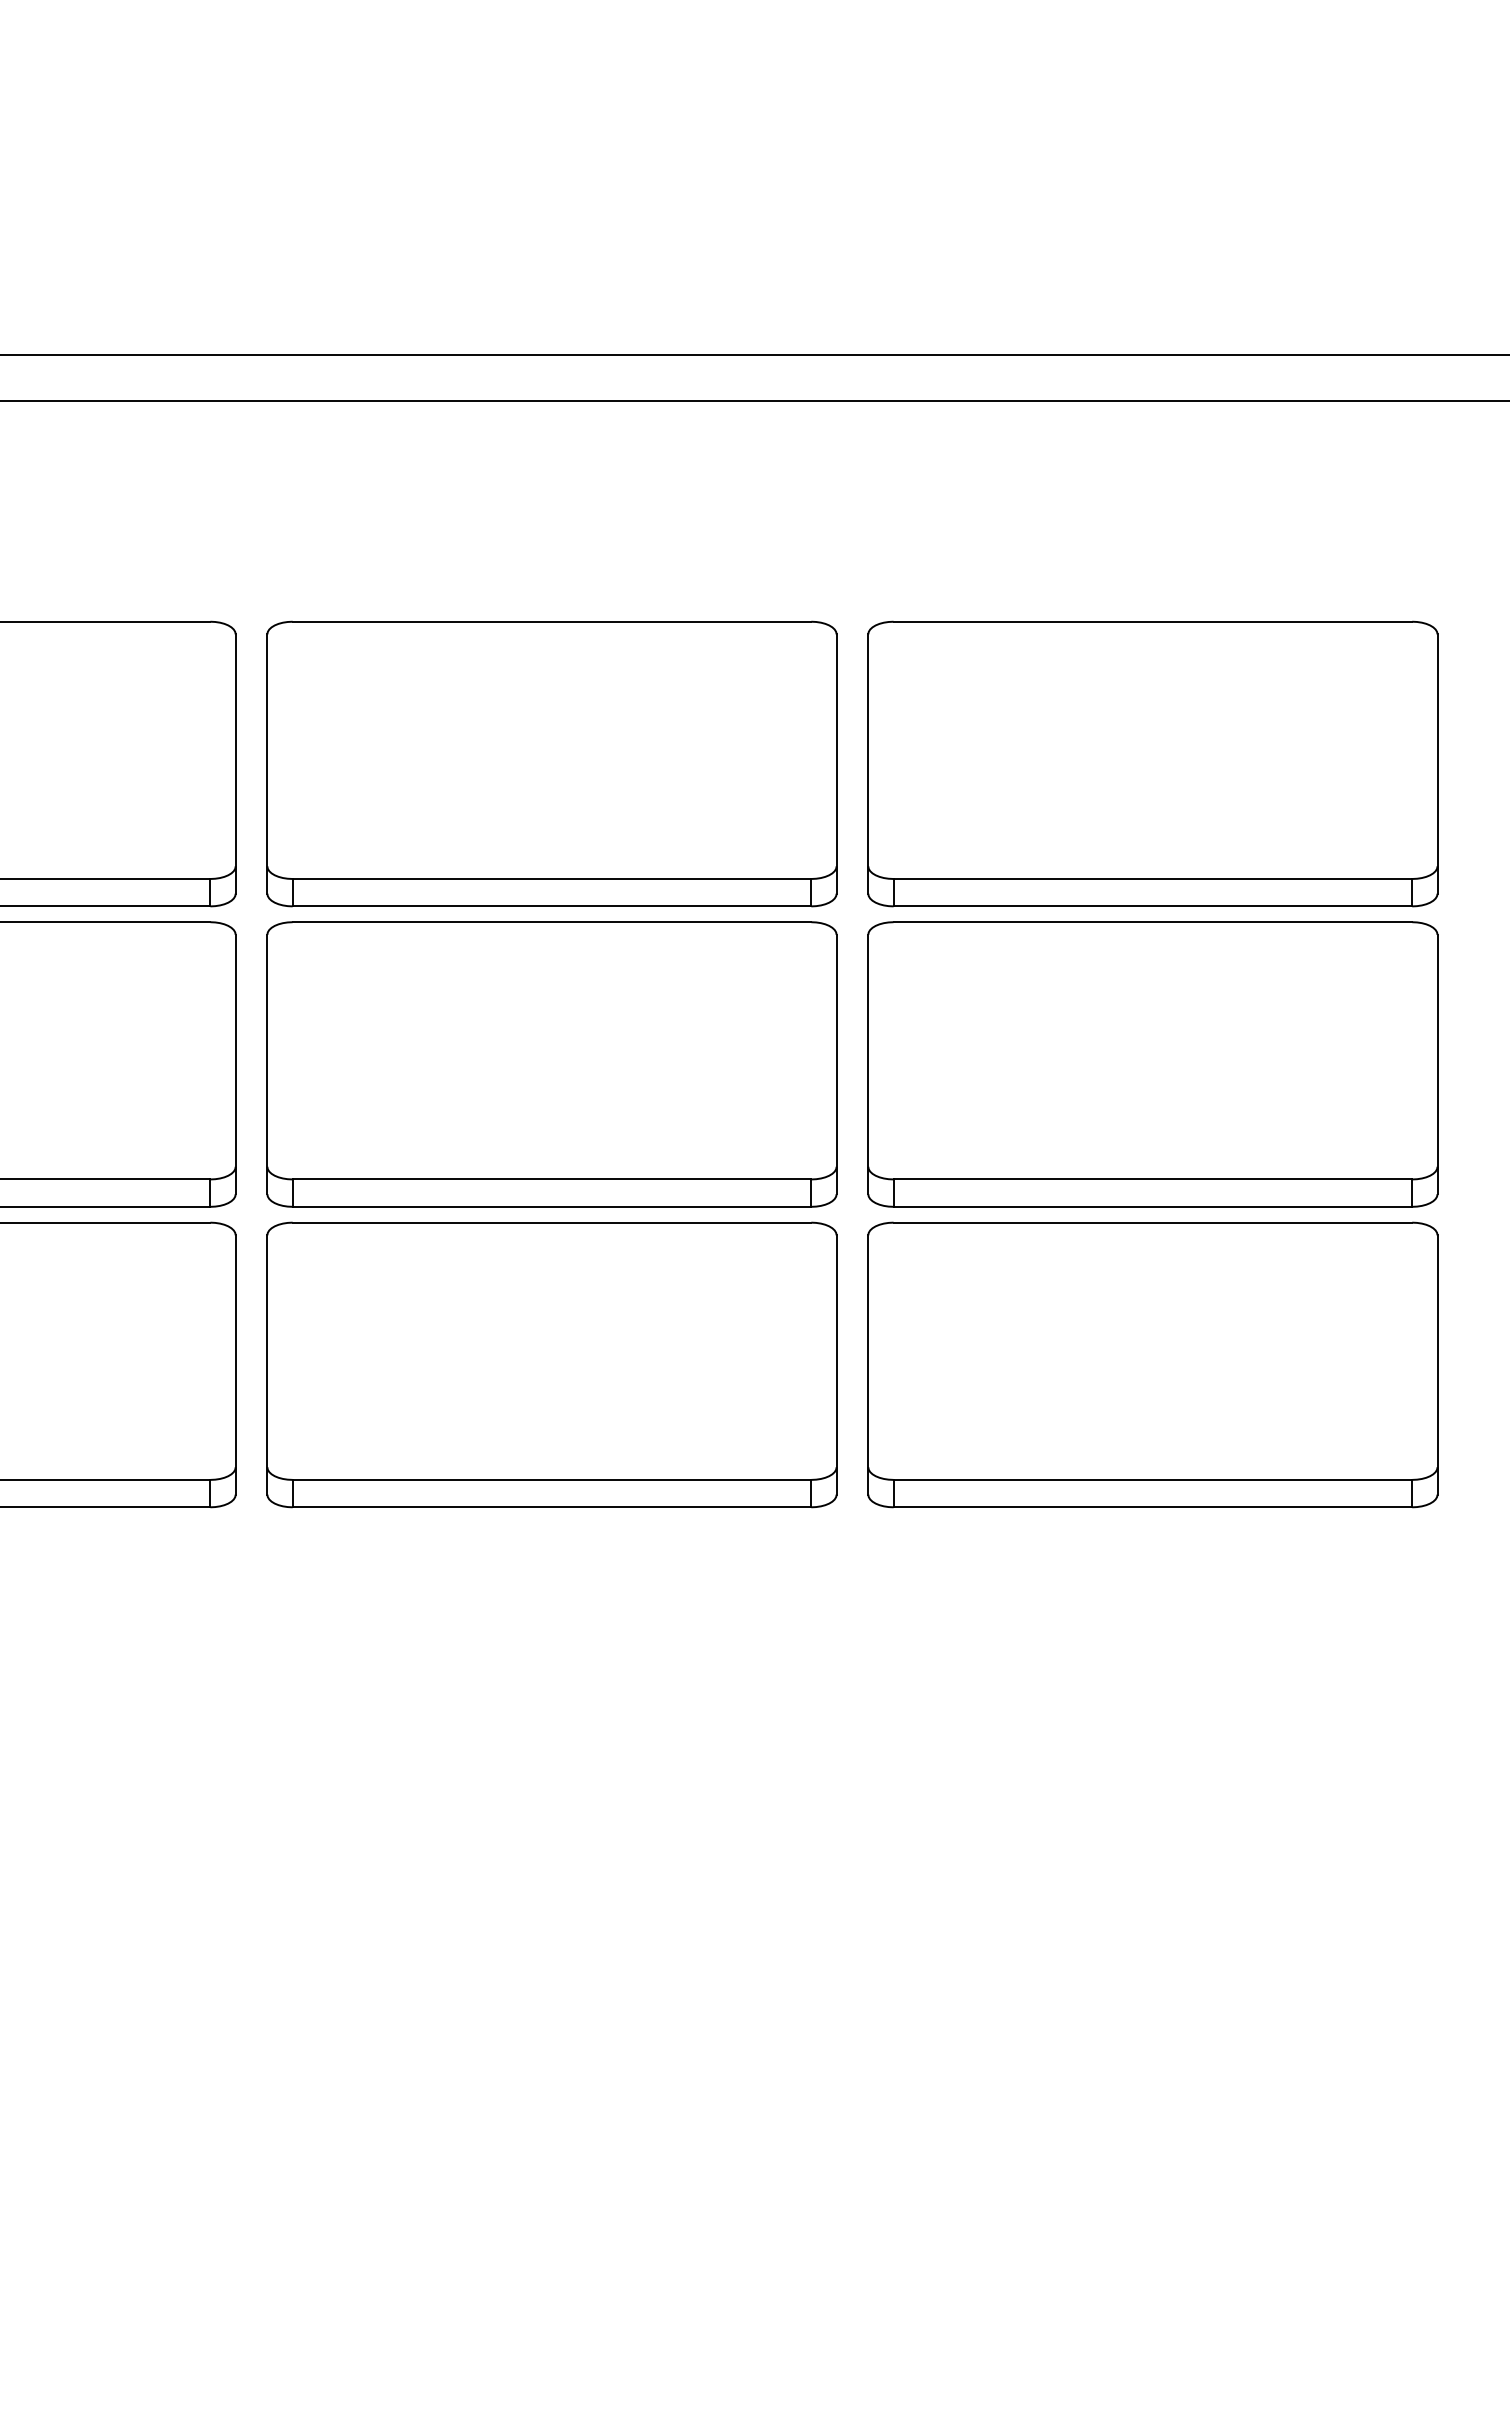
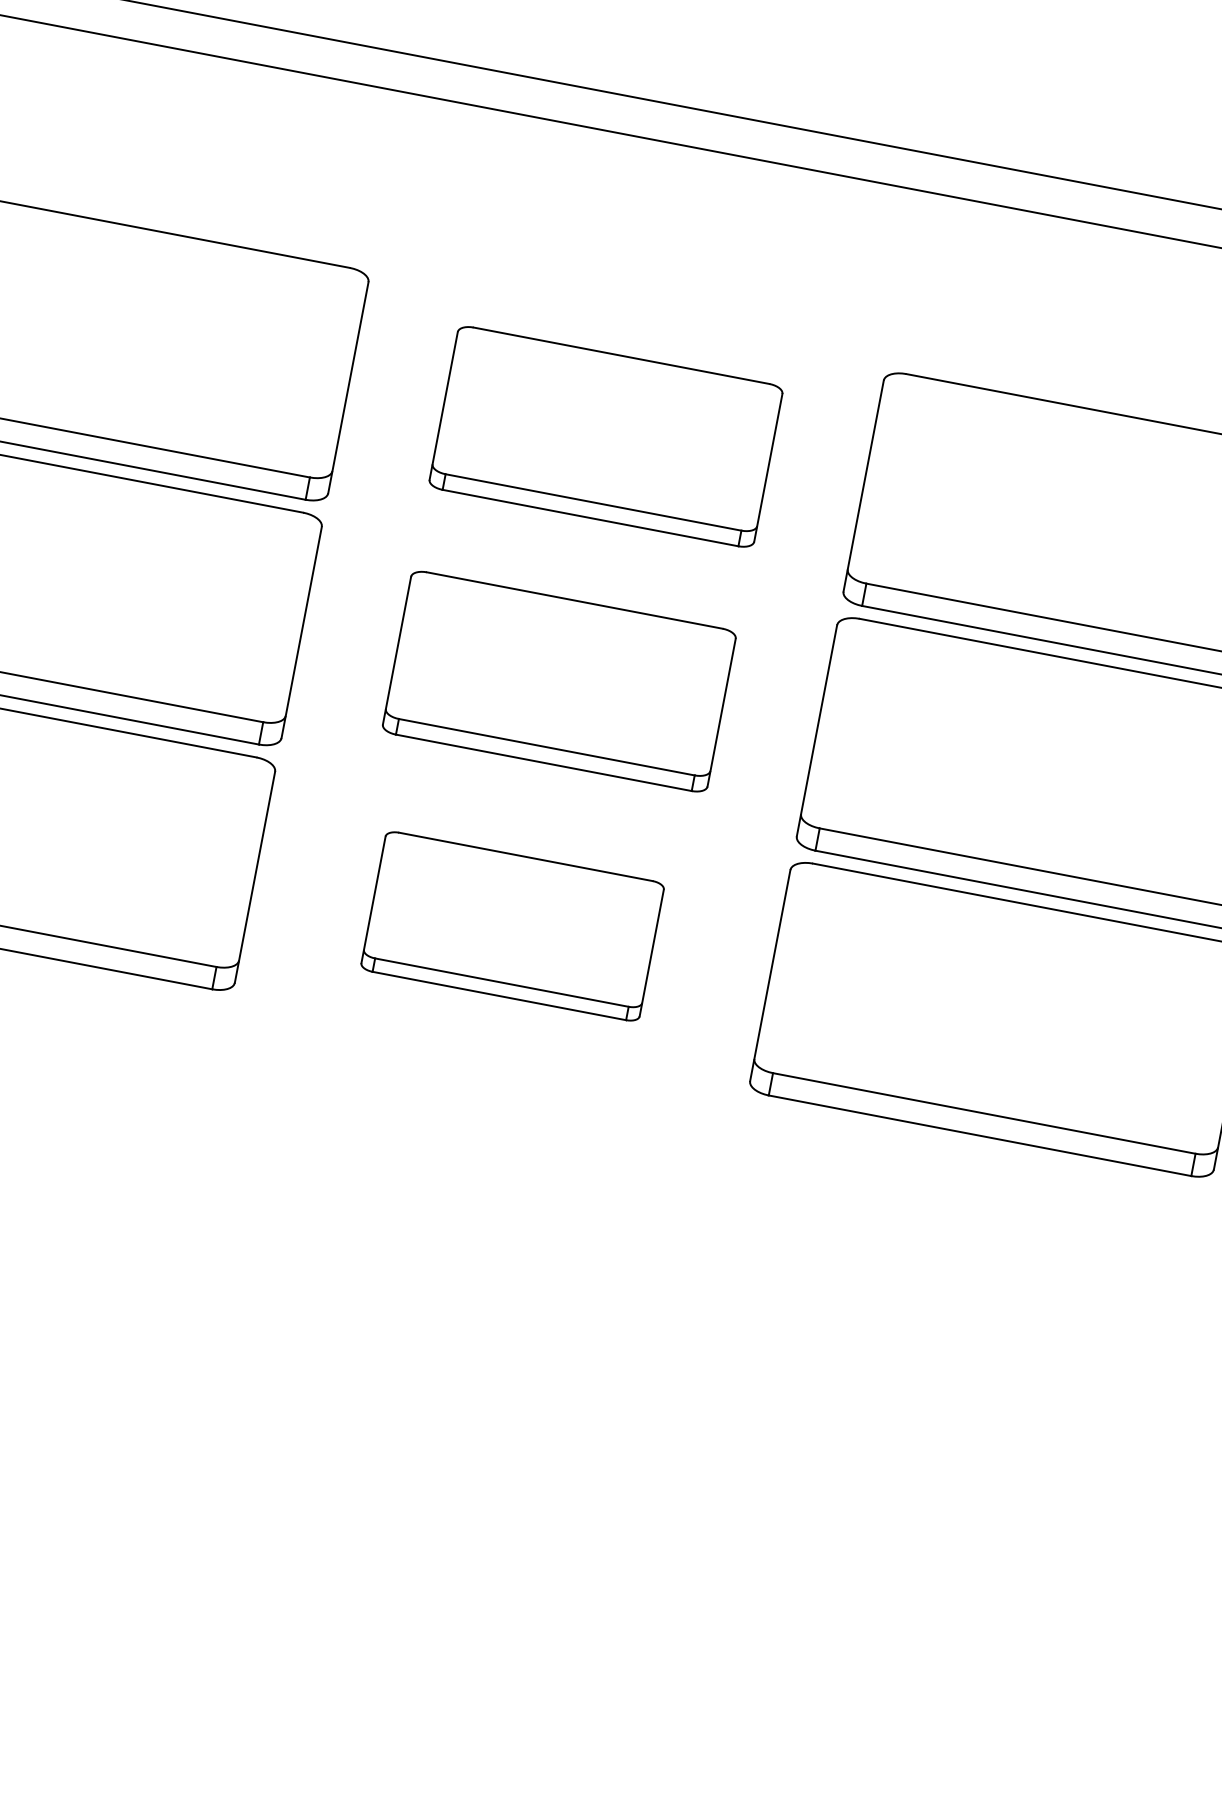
part: (551, 763) -> (605, 436), size x0.7
part: (551, 1064) -> (558, 681), size x0.7
part: (551, 1364) -> (512, 925), size x0.6

